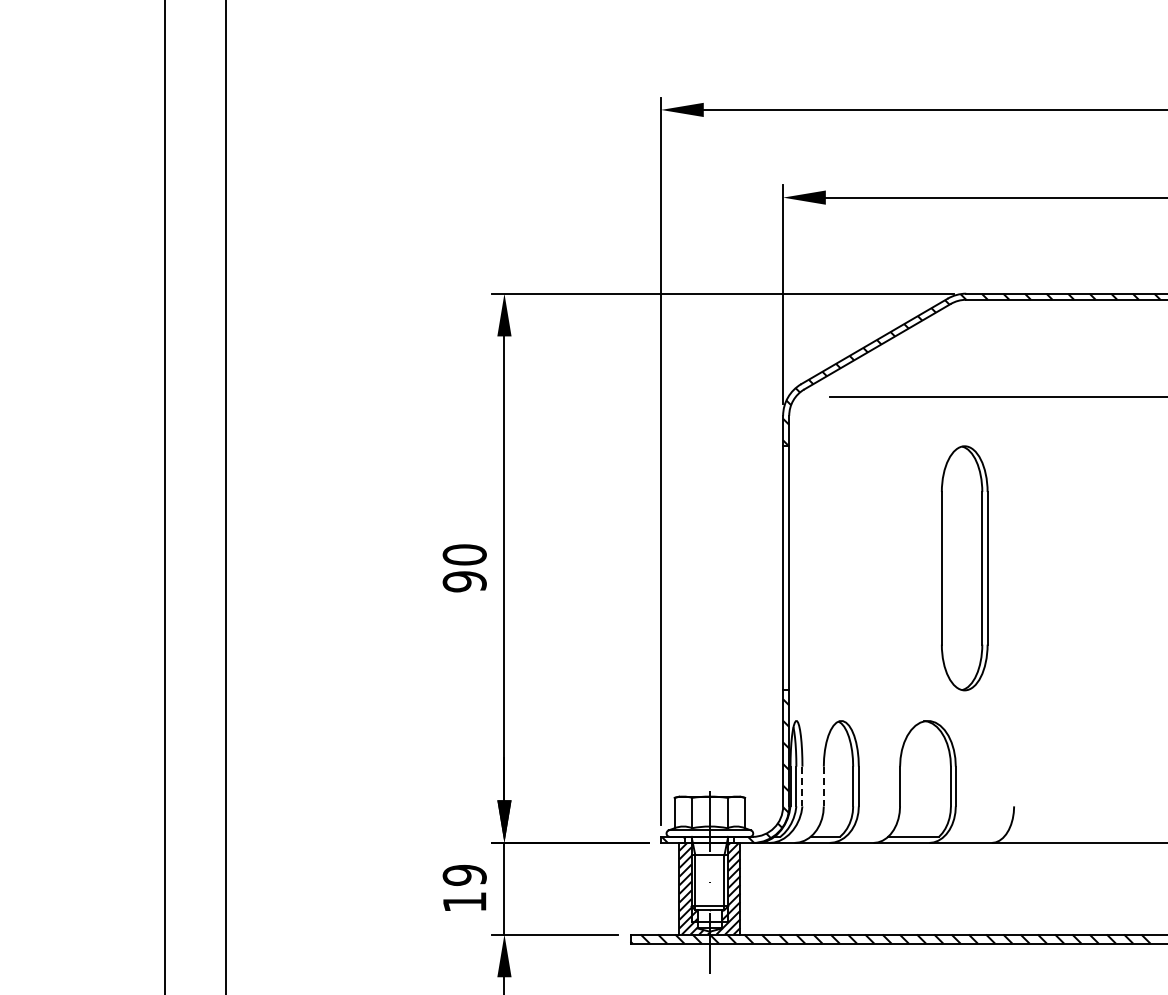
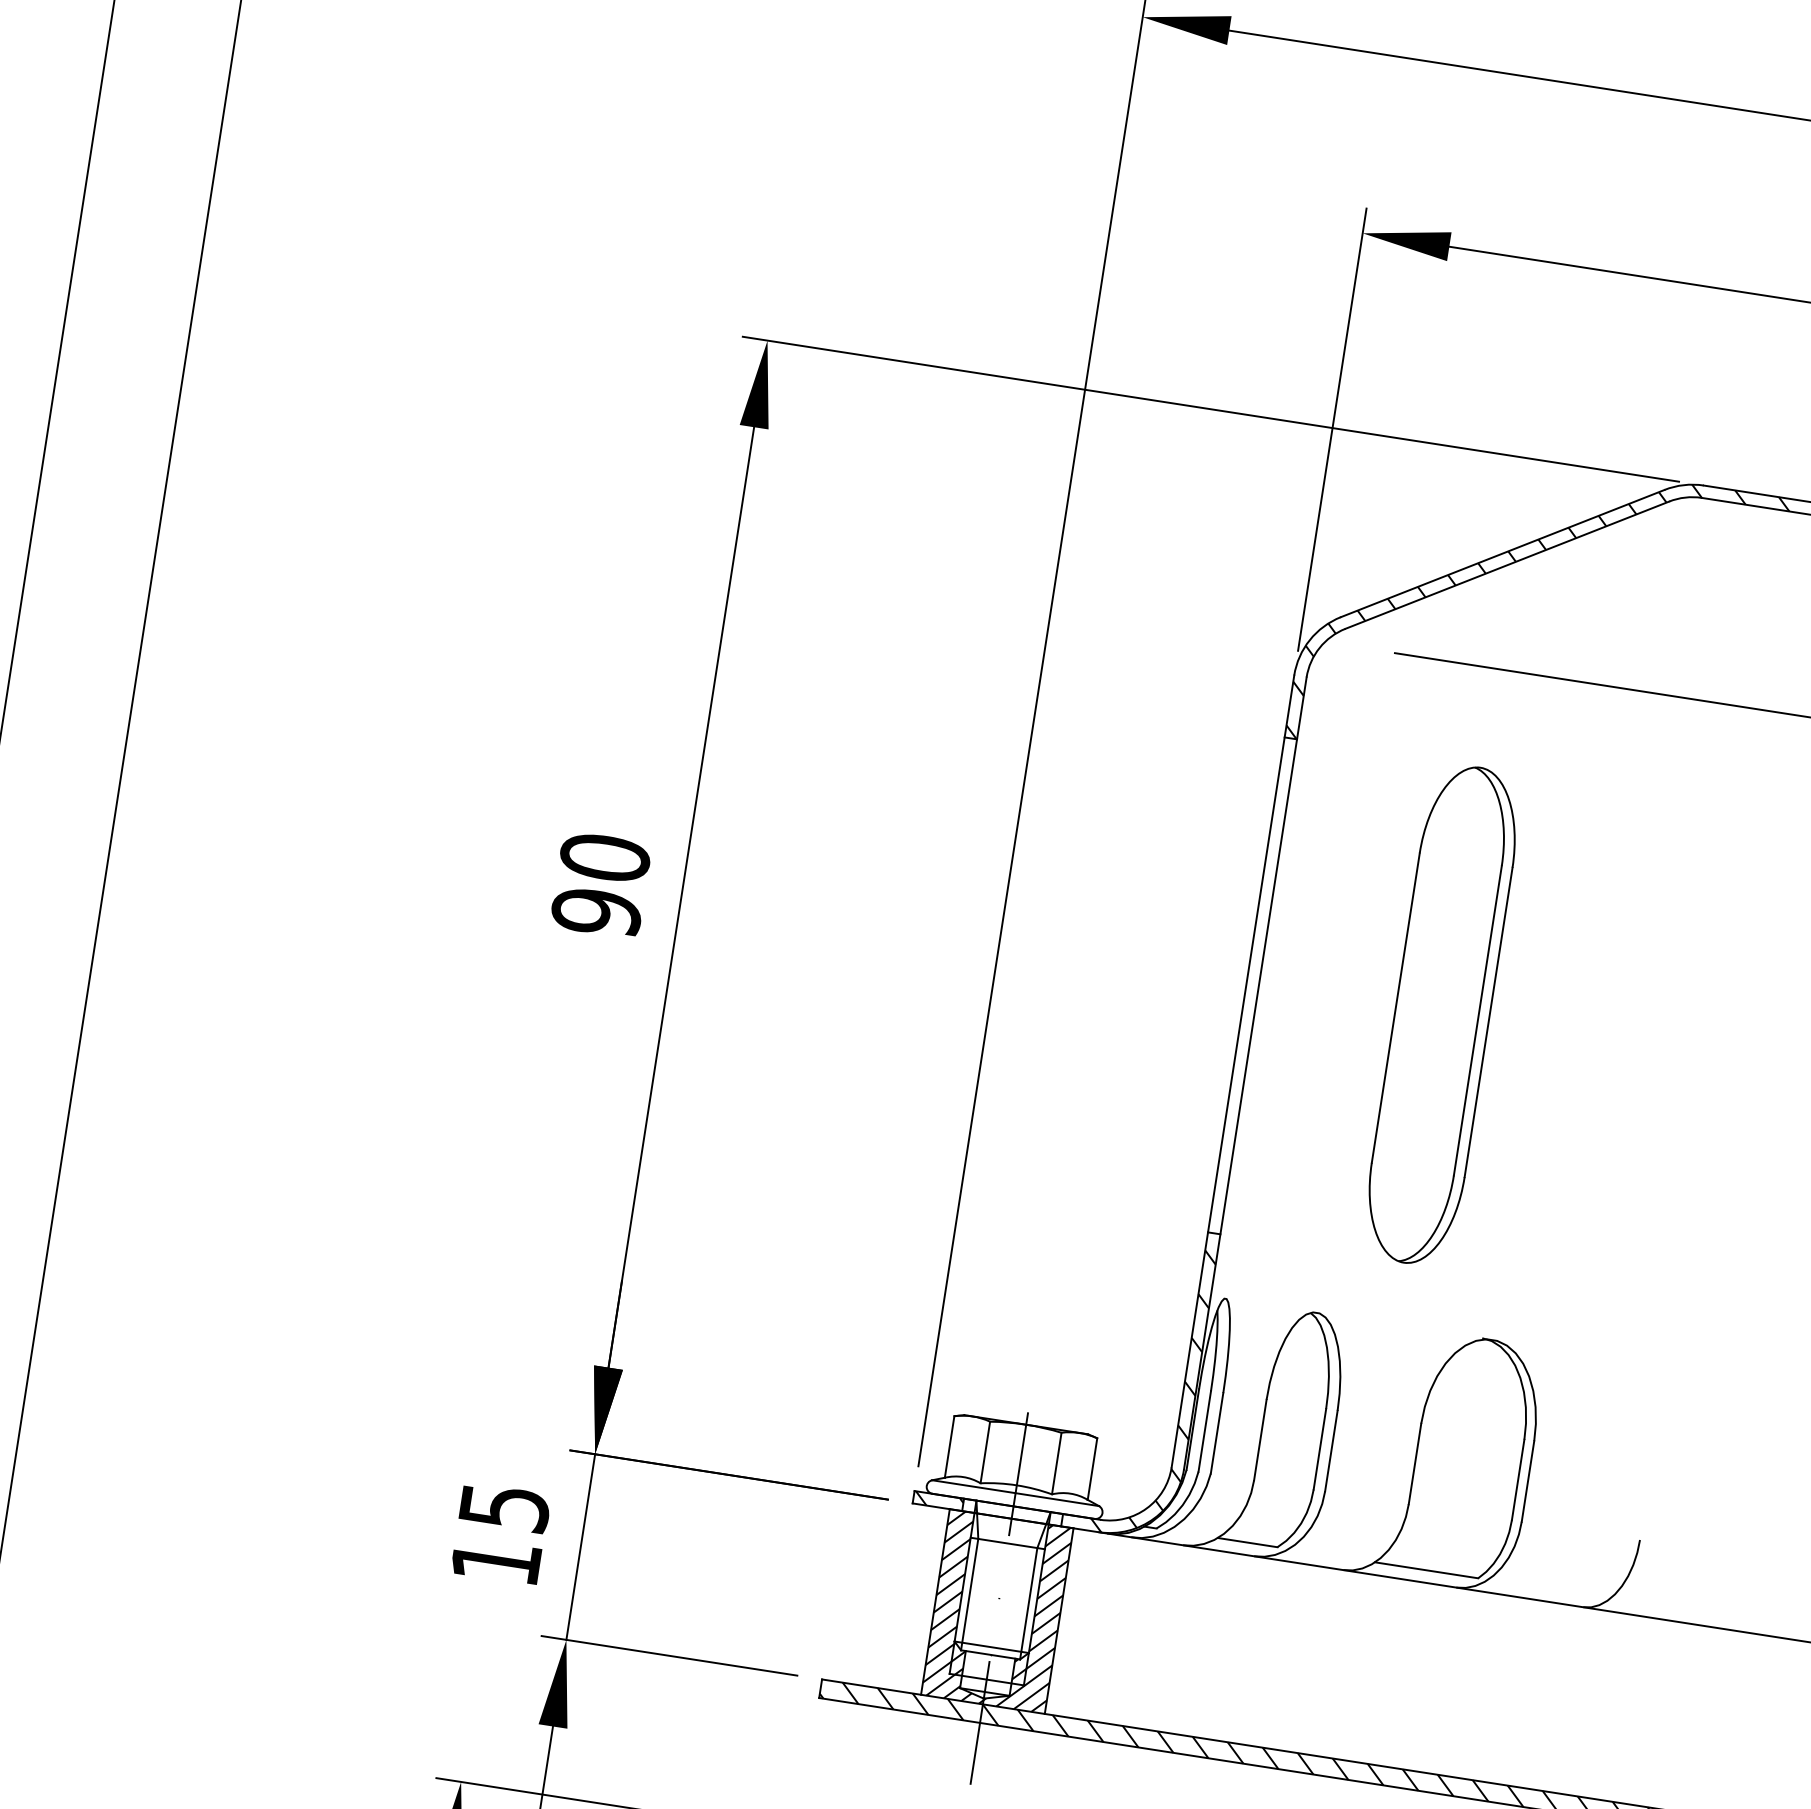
part: (964, 568) -> (1441, 1015), moved
line: (802, 786) -> (1217, 1433), dashed -> solid
line: (823, 786) -> (1259, 1439), dashed -> solid
text: (464, 874) -> (504, 1505), 19 -> 15

